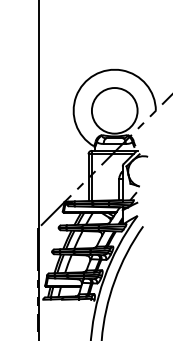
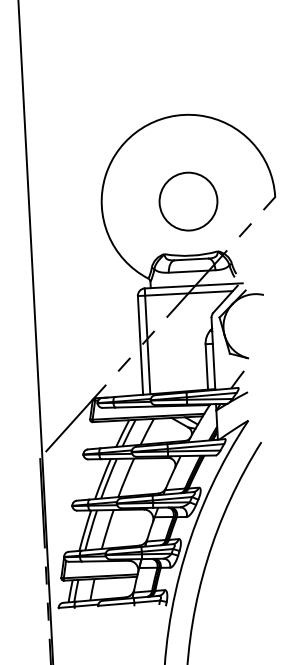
circle: (114, 110) -> (187, 200), size x0.6

